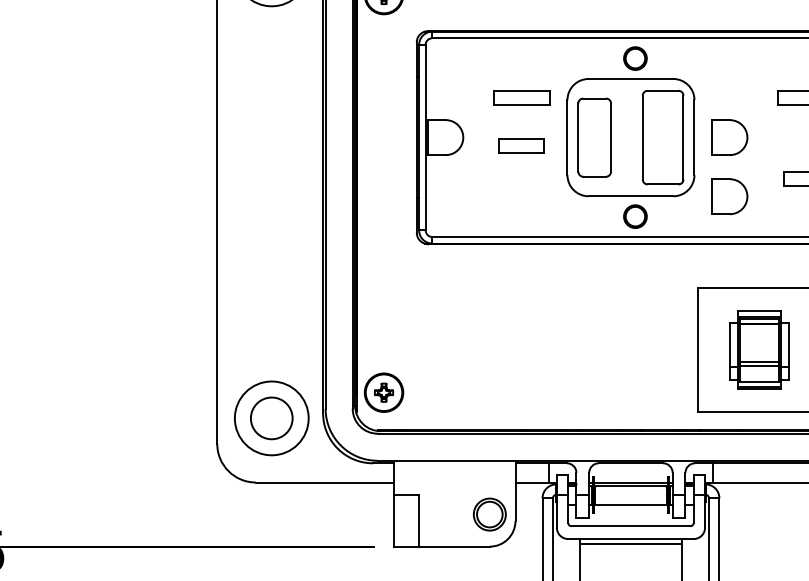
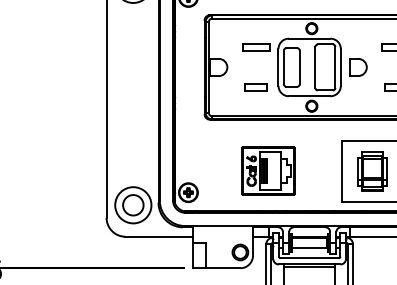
part: (520, 145) -> (255, 87), moved
part: (730, 196) -> (358, 96), removed
part: (547, 347) -> (268, 170), added

